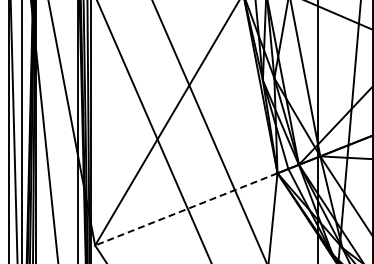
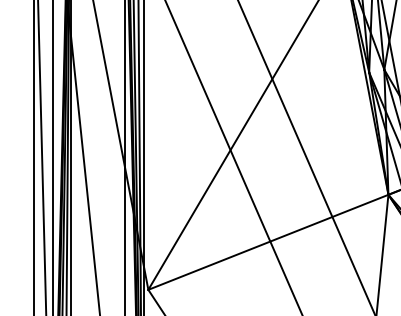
line: (185, 209) -> (267, 242), dashed -> solid

